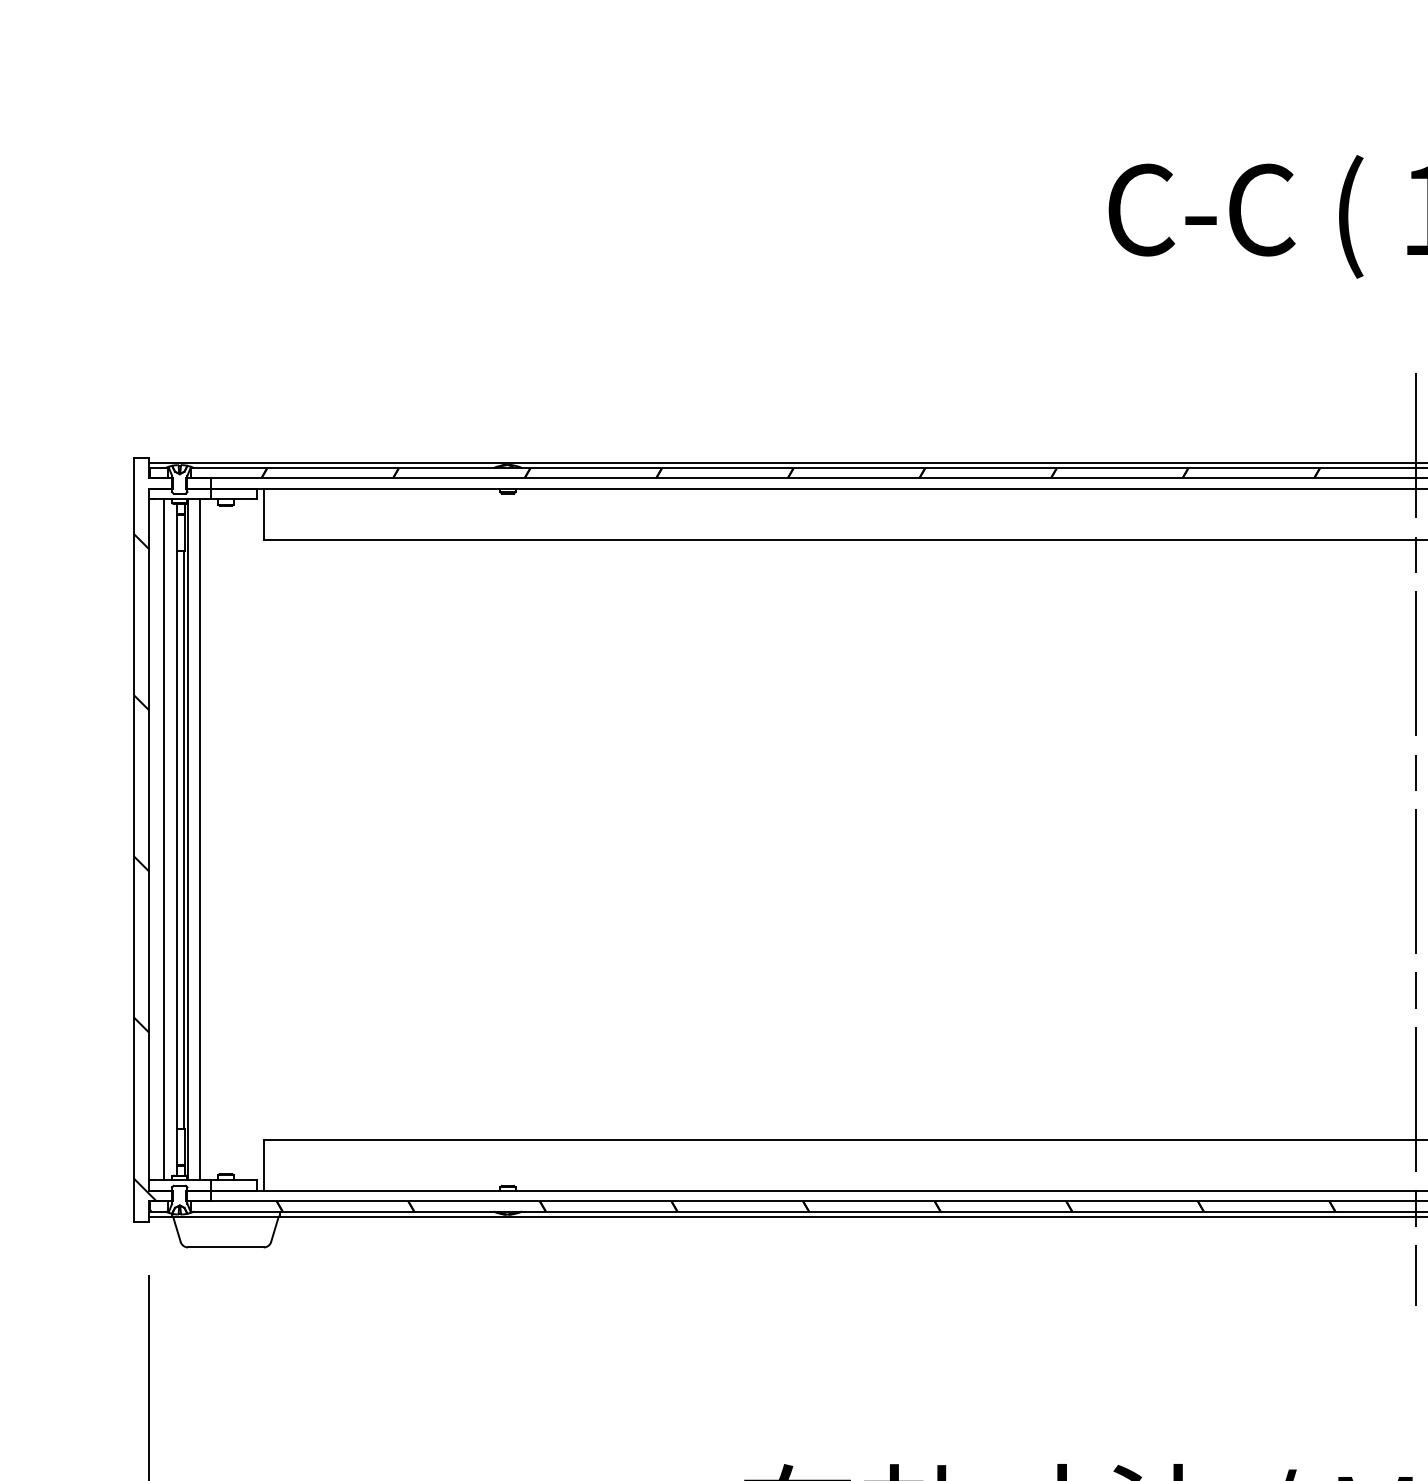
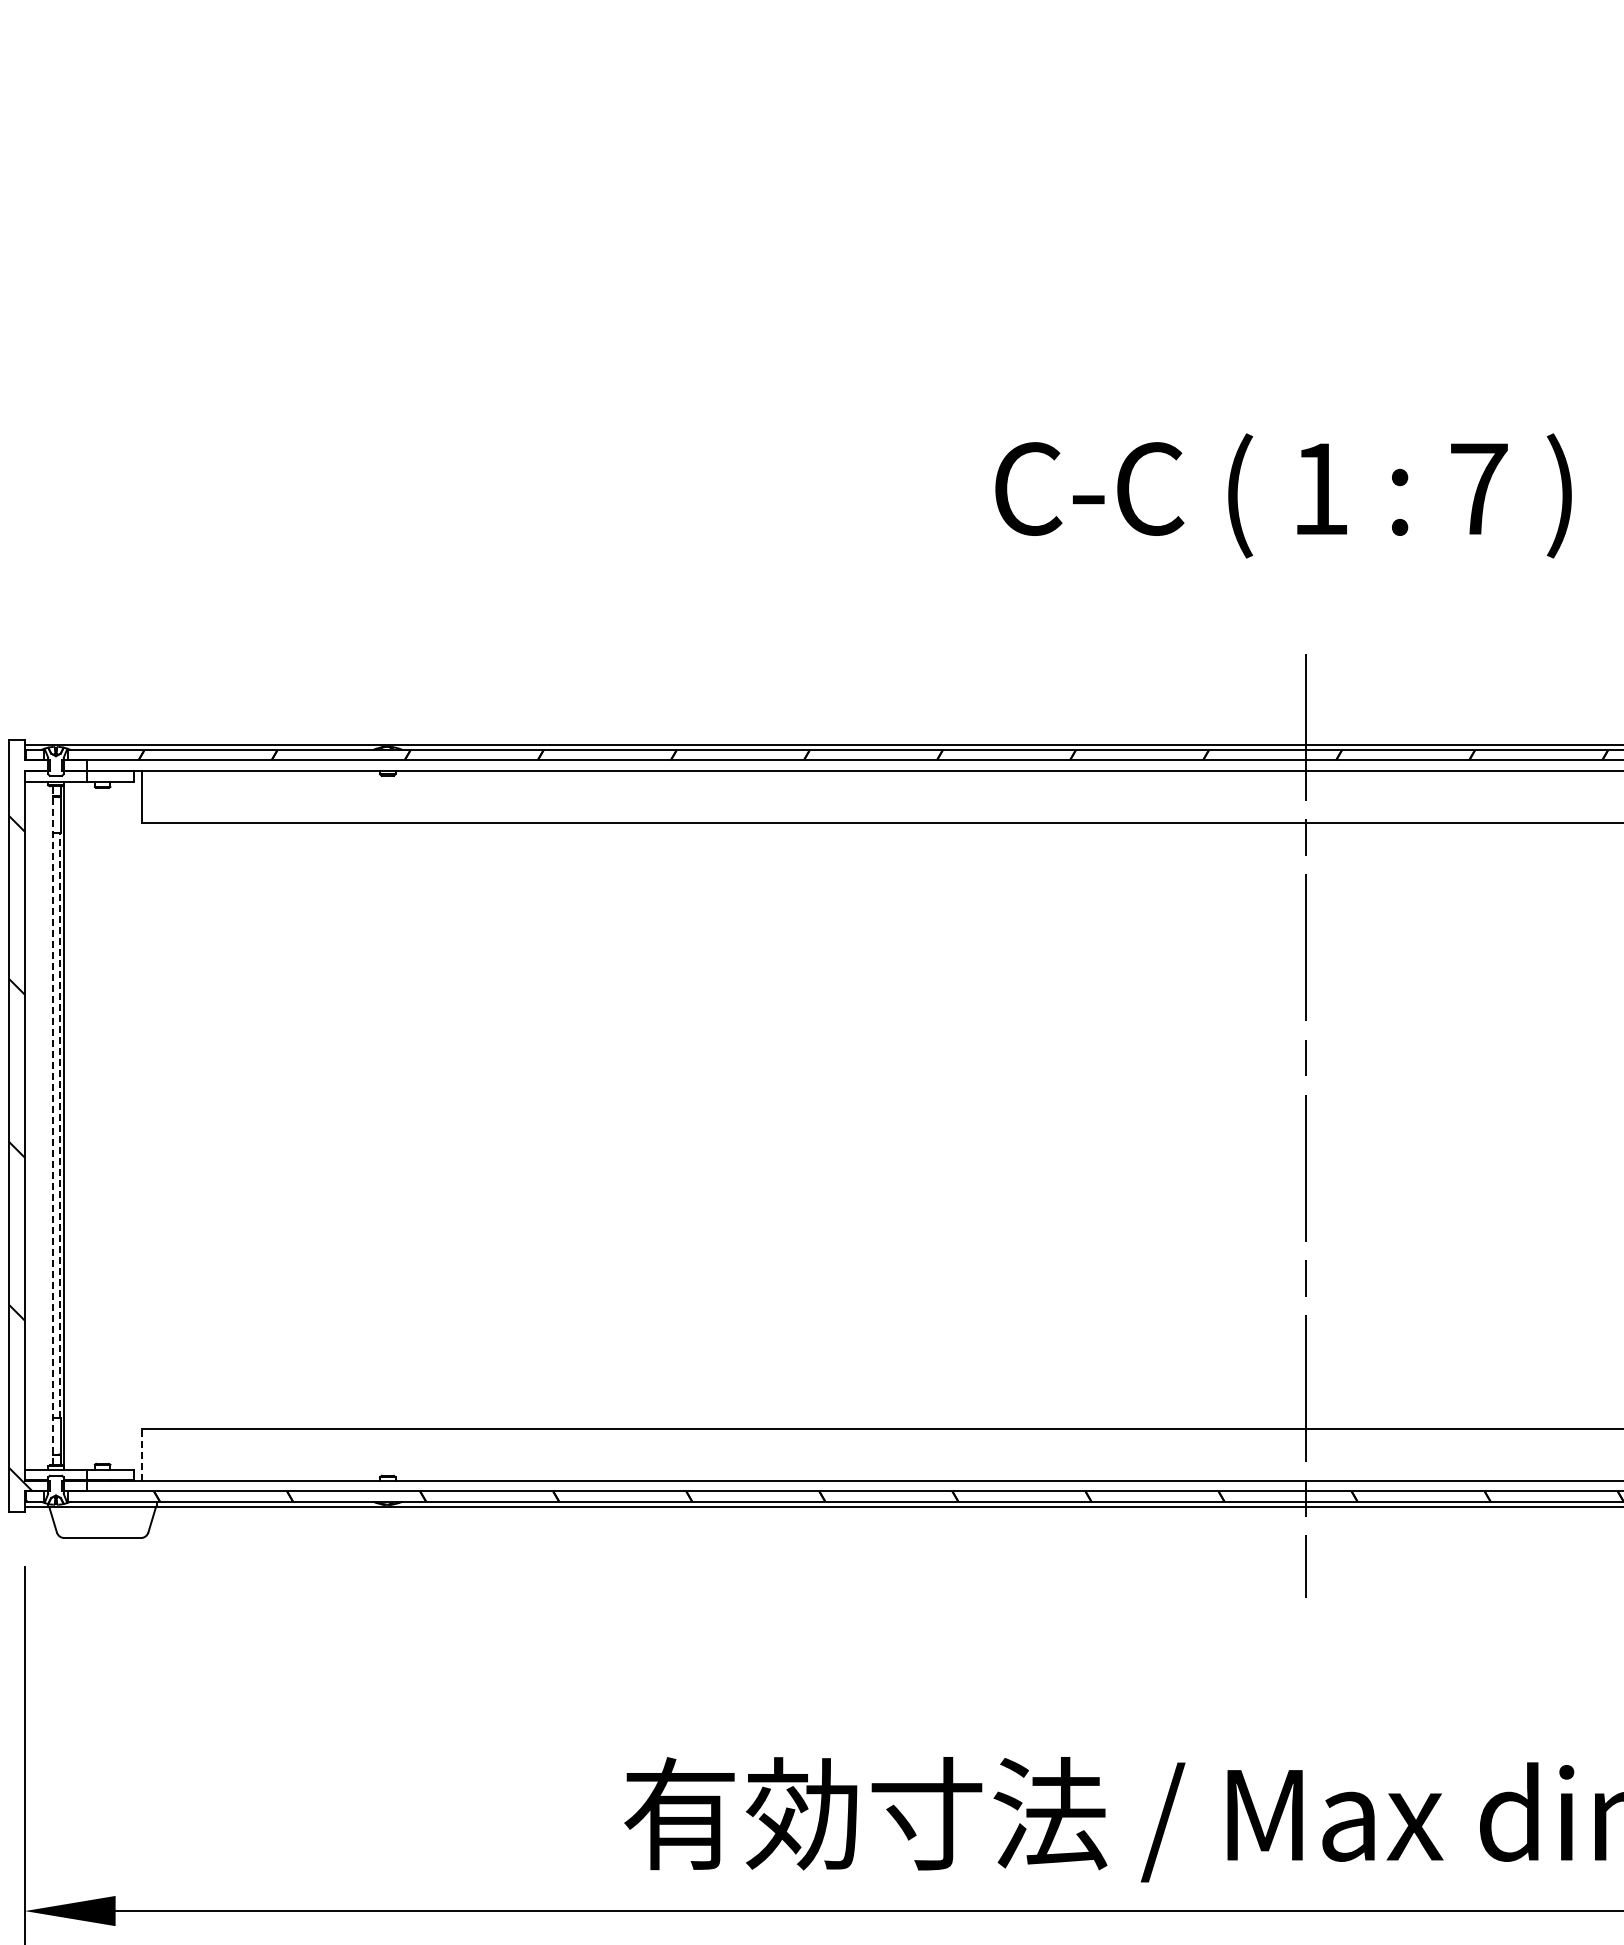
line: (164, 839) -> (40, 1125), removed
line: (177, 839) -> (53, 1125), solid -> dashed
line: (183, 839) -> (59, 1125), solid -> dashed
line: (200, 839) -> (76, 1125), removed
line: (264, 1165) -> (141, 1455), solid -> dashed

